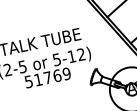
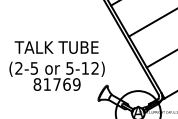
text: (28, 81) -> (37, 84), 51769 -> 81769

